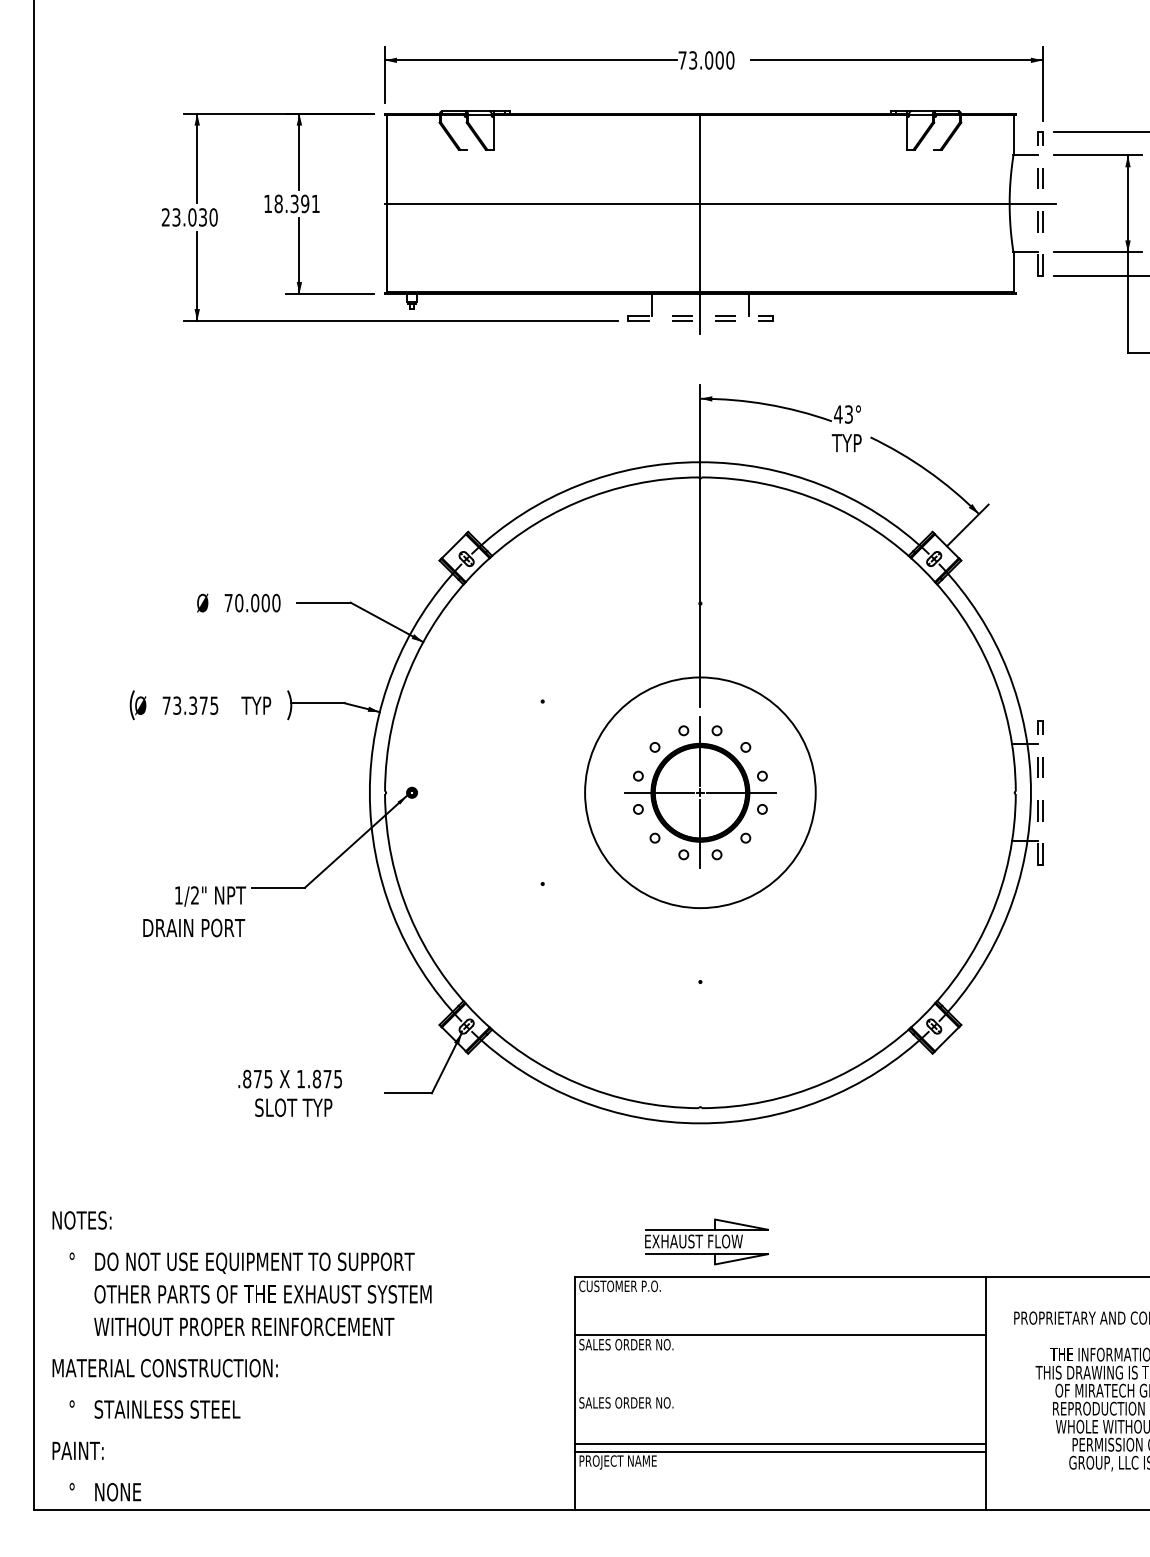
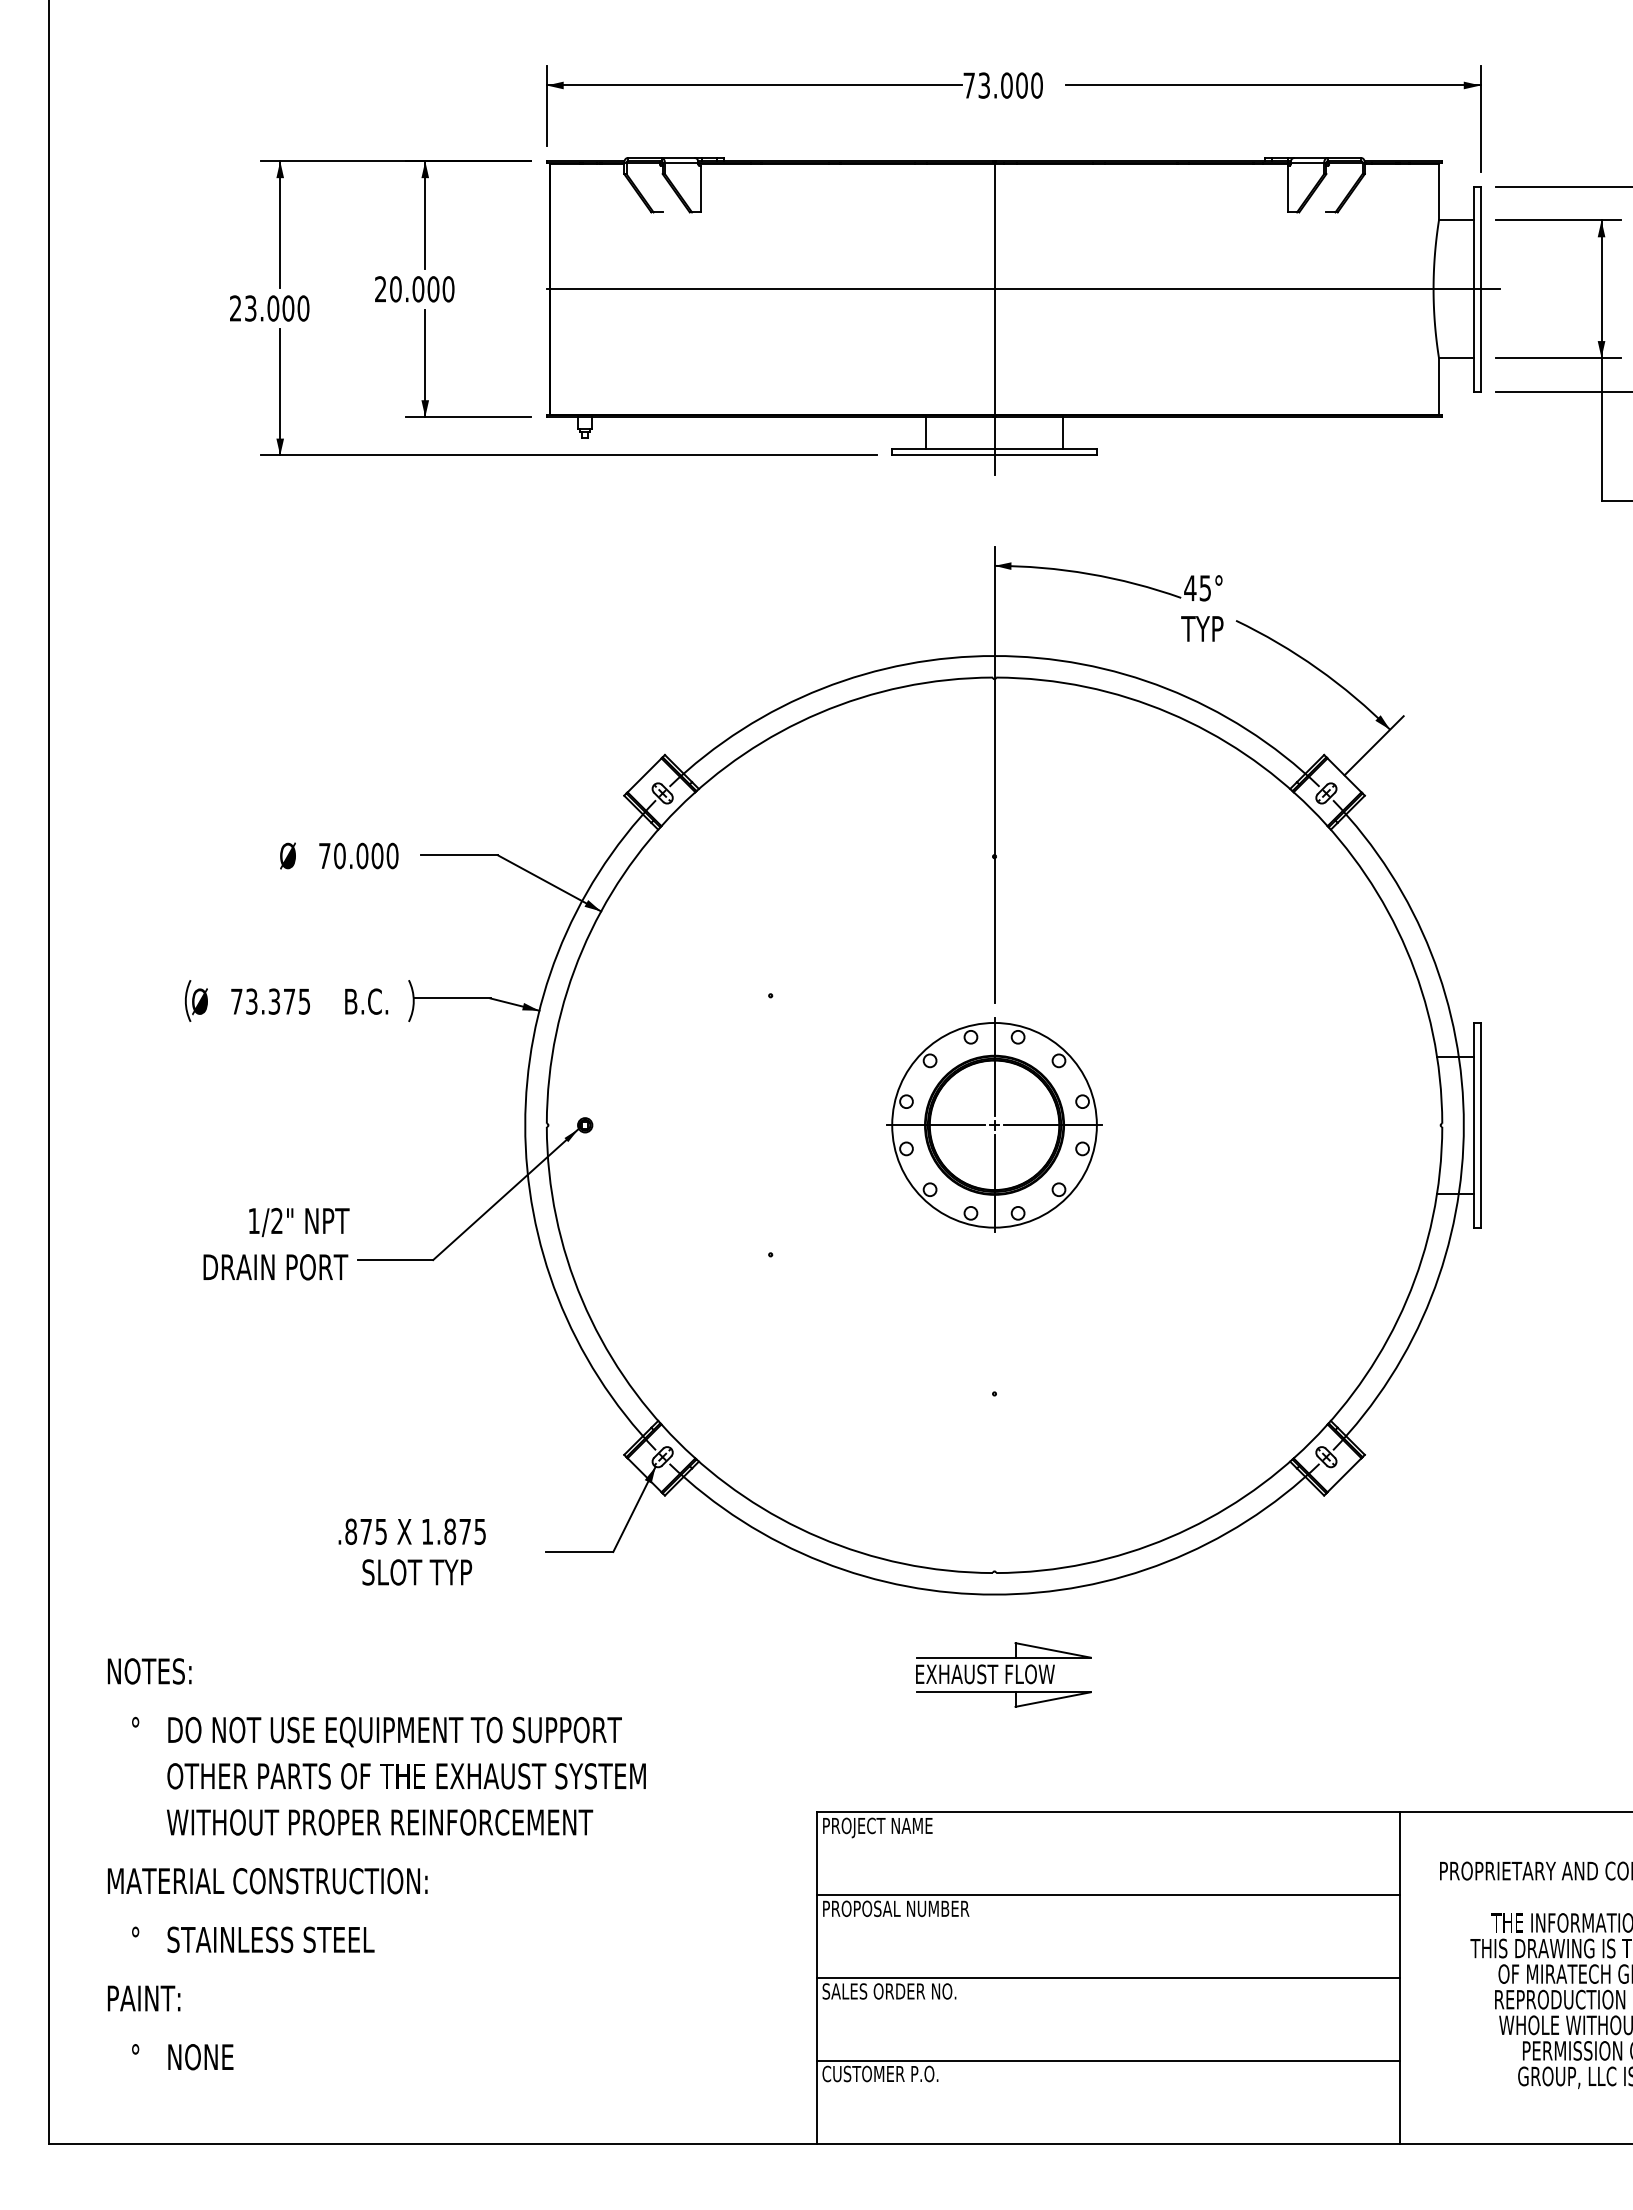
line: (1038, 203) -> (1474, 288), dashed -> solid
line: (1042, 203) -> (1480, 288), dashed -> solid
text: (291, 204) -> (414, 289), 18.391 -> 20.000
text: (203, 217) -> (288, 308), 23.030 -> 23.000
line: (701, 316) -> (995, 449), dashed -> solid
line: (701, 320) -> (995, 455), dashed -> solid
text: (849, 413) -> (1205, 587), 43° -> 45°
text: (257, 705) -> (365, 1001), TYP -> B.C.
circle: (700, 792) -> (994, 1124), size x0.62
line: (1038, 792) -> (1474, 1124), dashed -> solid
line: (1042, 792) -> (1480, 1124), dashed -> solid
text: (194, 911) -> (276, 1243), moved
part: (706, 1241) -> (1003, 1674), moved
text: (620, 1287) -> (880, 1827), CUSTOMER P.O. -> PROJECT NAME
text: (630, 1344) -> (895, 1908), SALES ORDER NO. -> PROPOSAL NUMBER
text: (241, 1356) -> (376, 1864), moved
line: (779, 1443) -> (1107, 1977), moved
text: (620, 1462) -> (880, 2075), PROJECT NAME -> CUSTOMER P.O.

